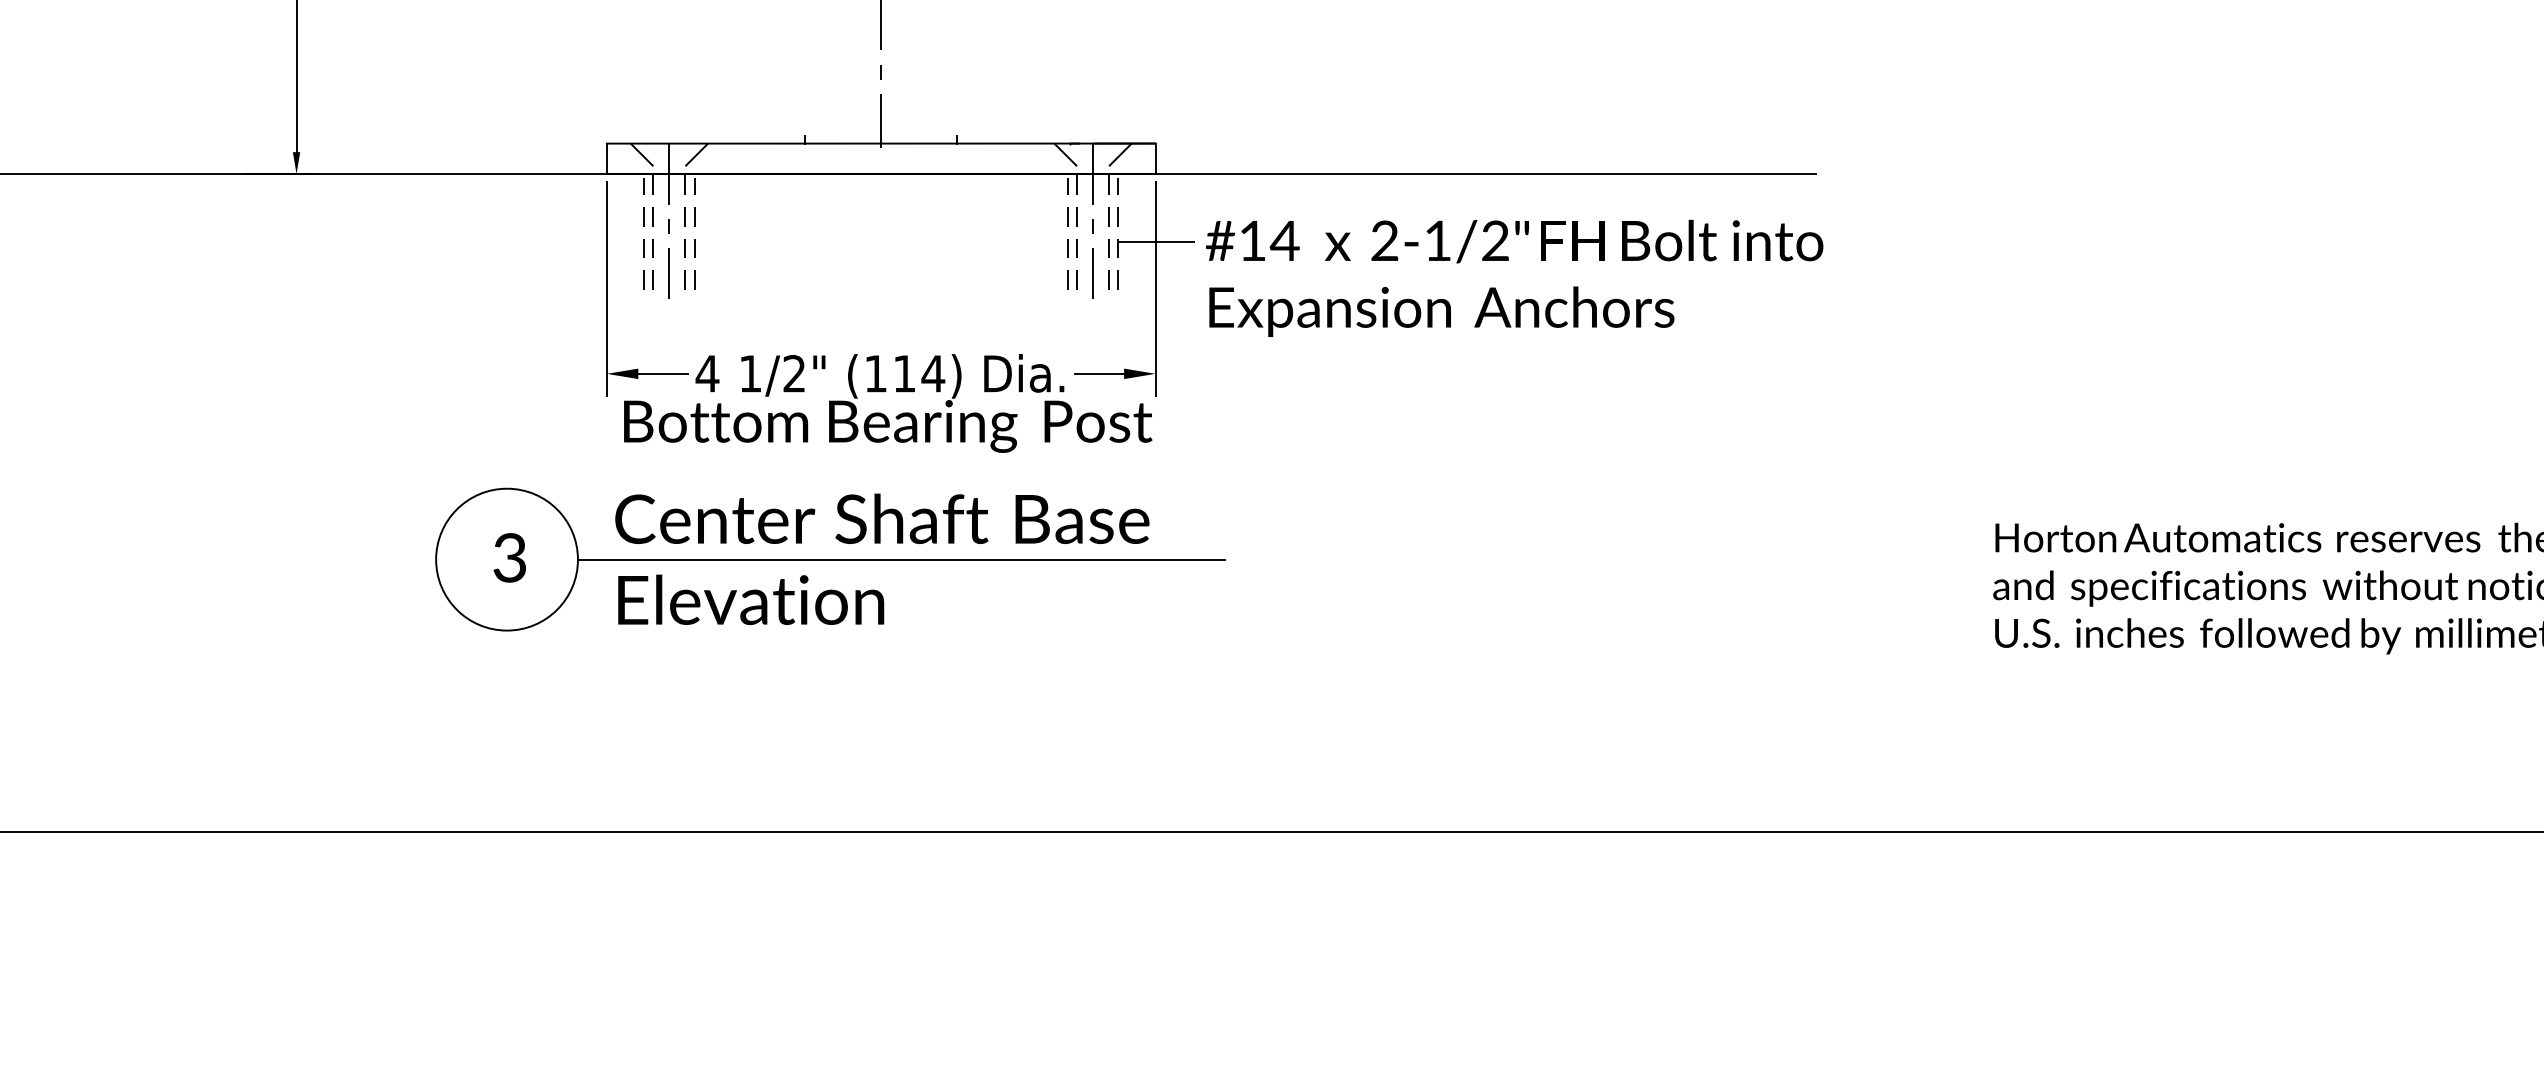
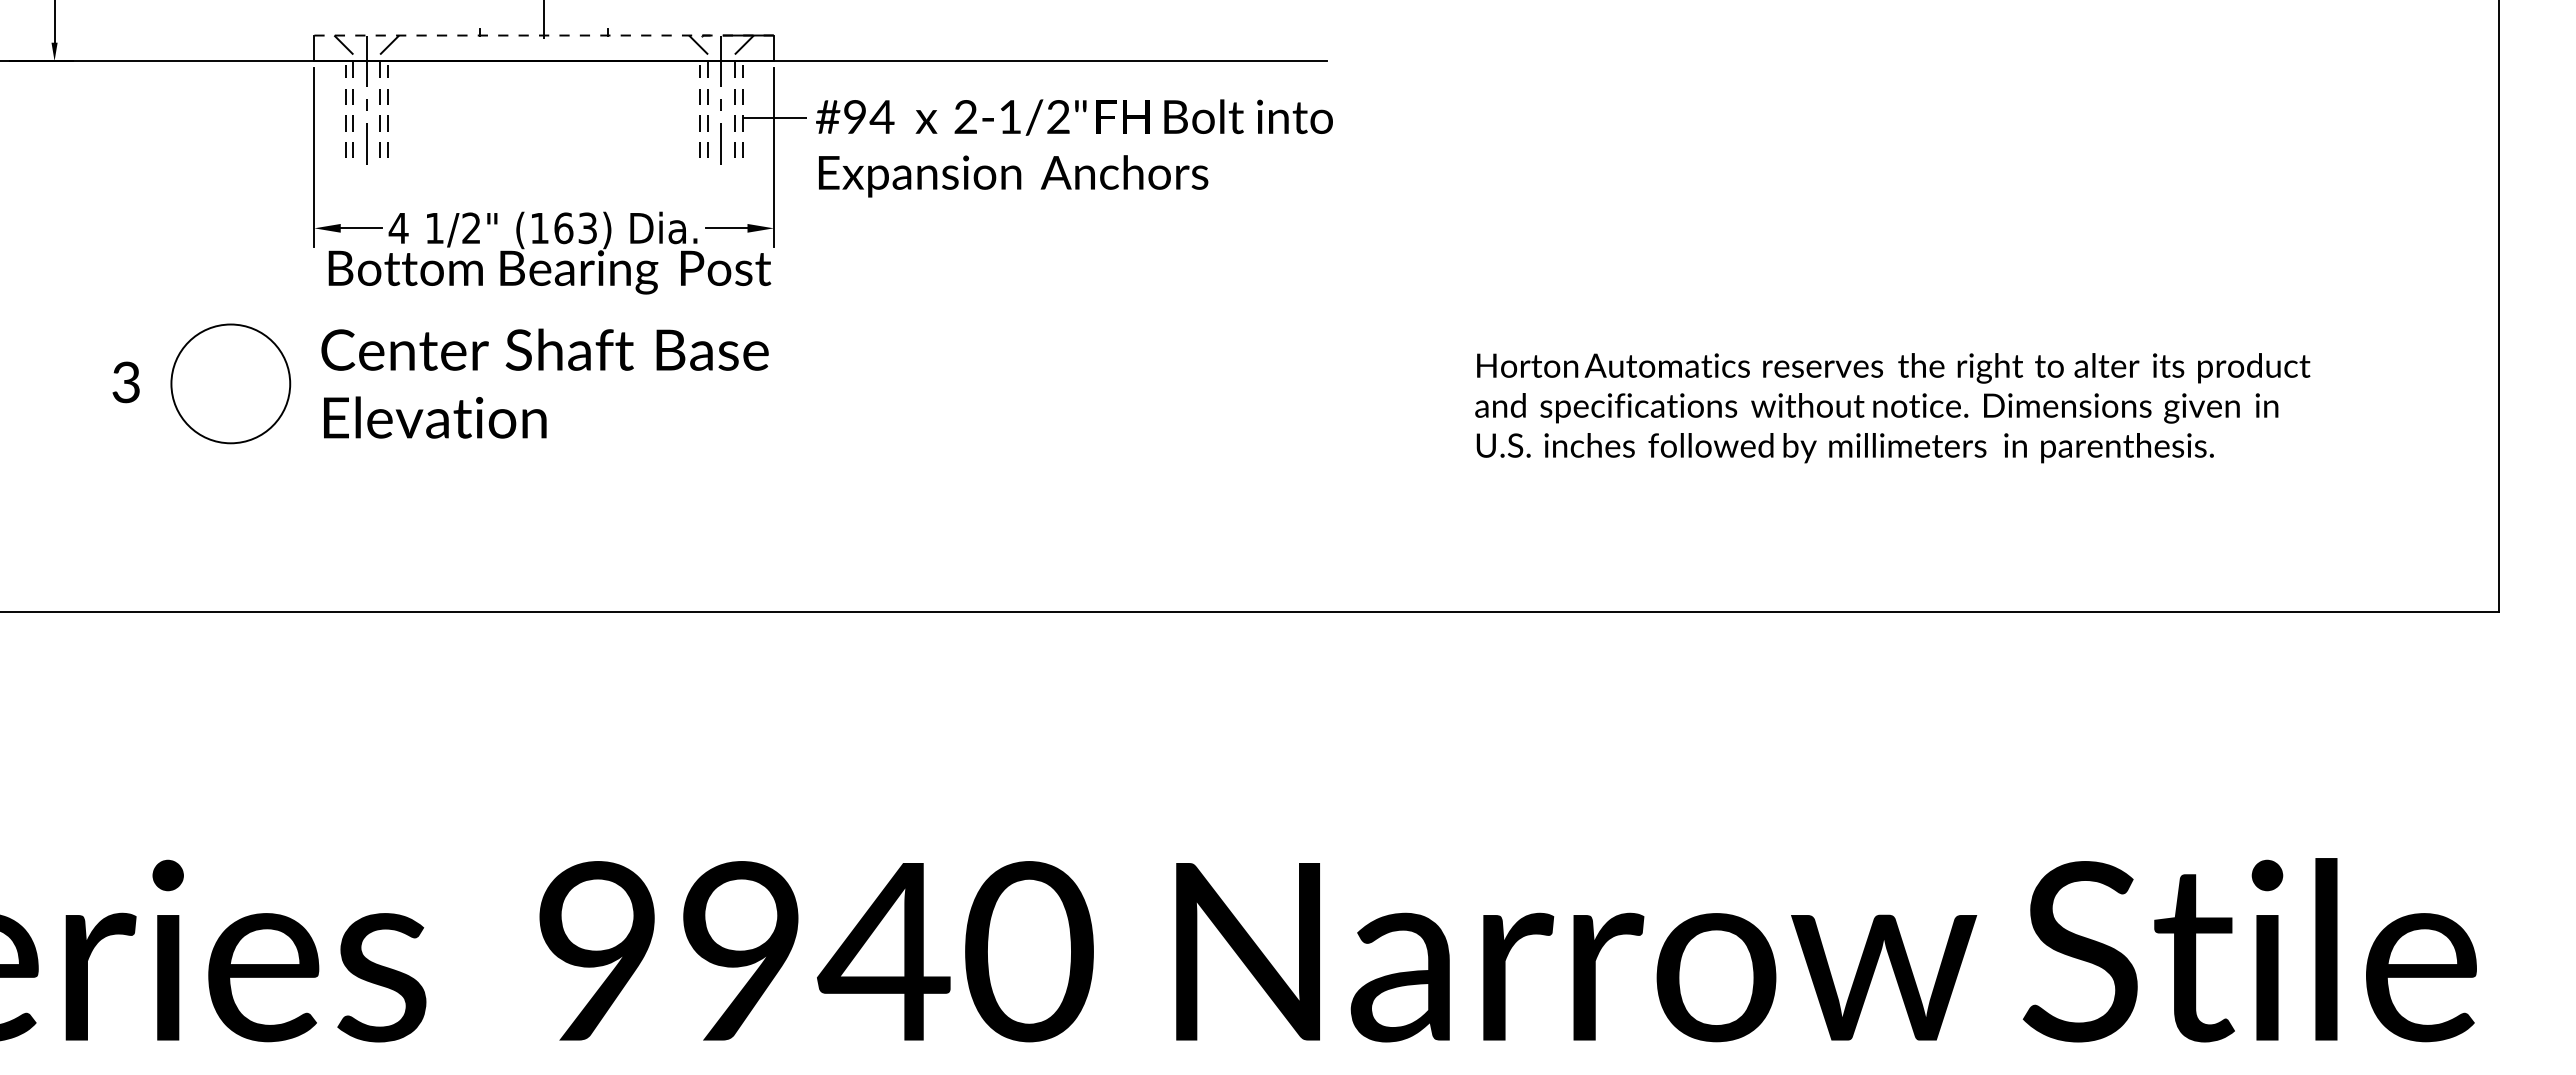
line: (881, 143) -> (544, 35), solid -> dashed
text: (1251, 240) -> (854, 116), #14 -> #94
text: (918, 374) -> (575, 228), (114) -> (163)
text: (509, 557) -> (125, 382), moved
line: (900, 559) -> (560, 383), removed

